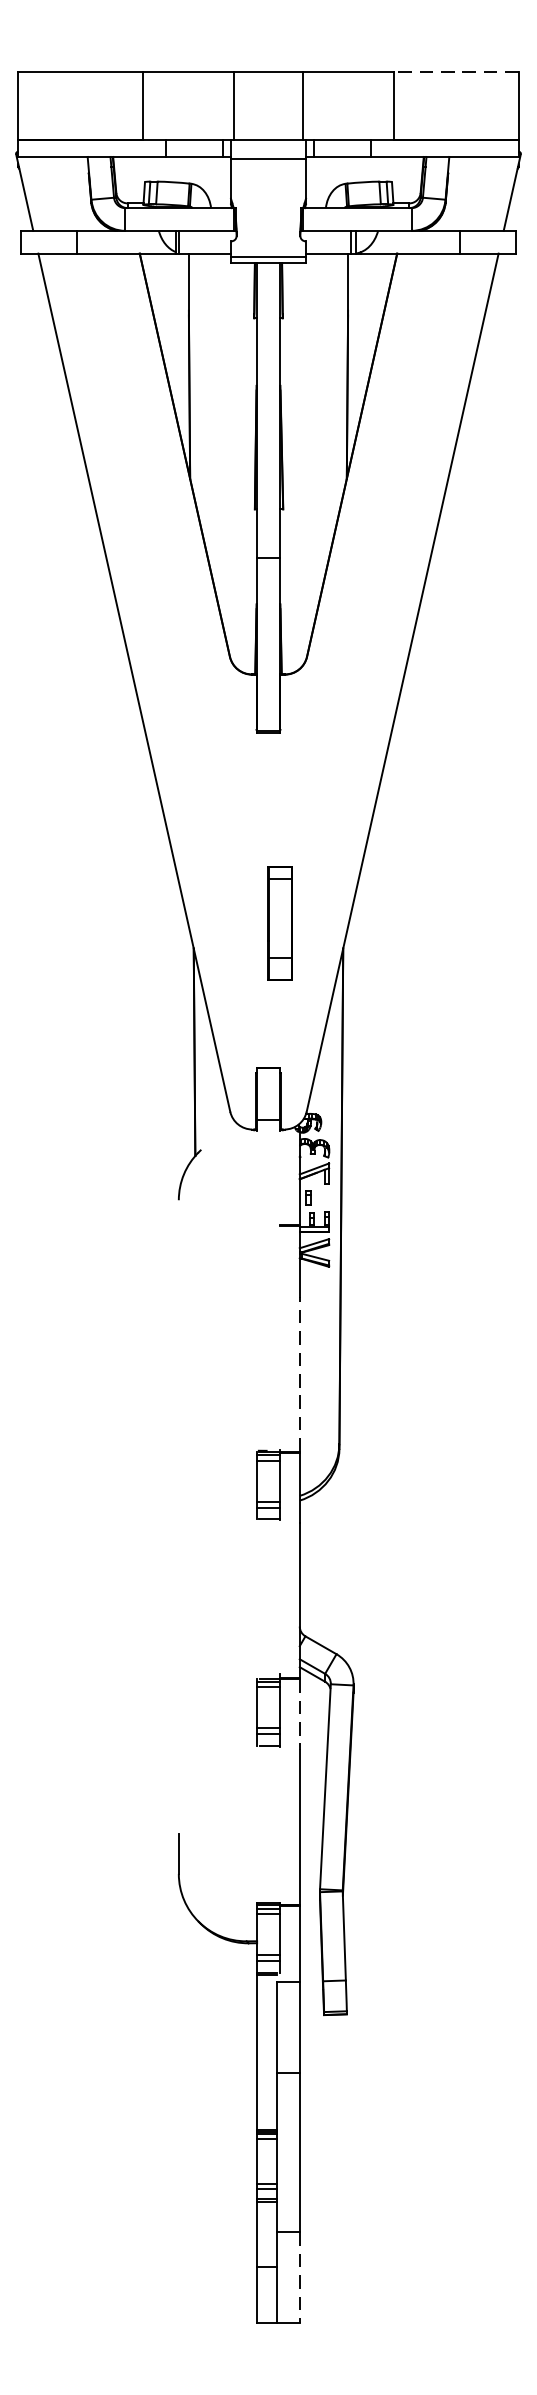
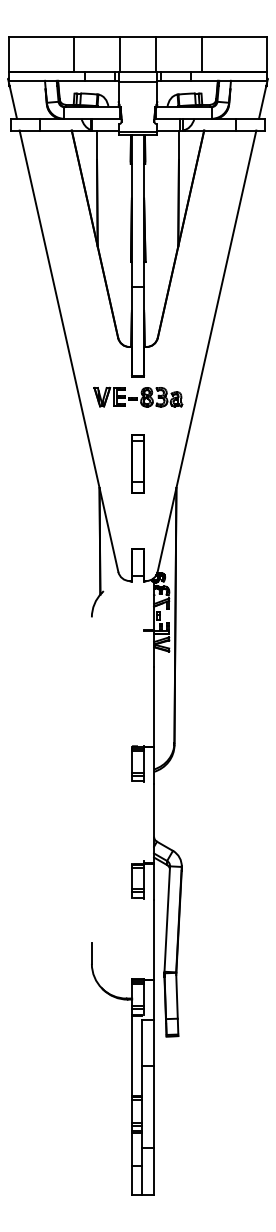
line: (456, 70) -> (234, 36), dashed -> solid
part: (269, 770) -> (138, 396), added
part: (279, 922) -> (137, 463), moved
line: (300, 1373) -> (154, 706), dashed -> solid
line: (300, 1715) -> (154, 882), dashed -> solid
line: (300, 2279) -> (154, 1172), dashed -> solid

